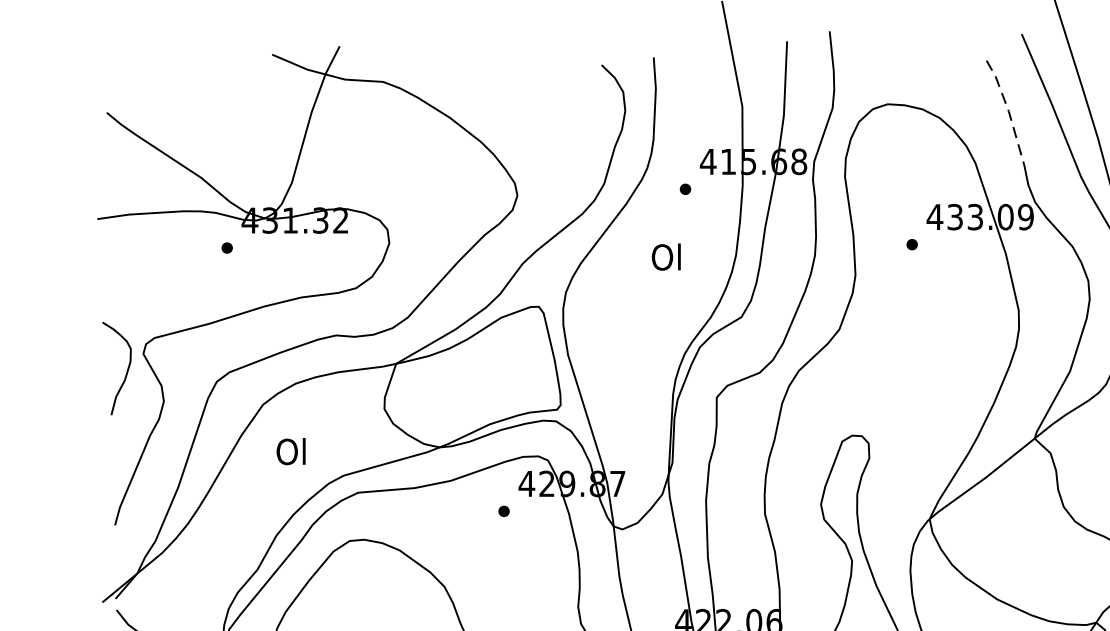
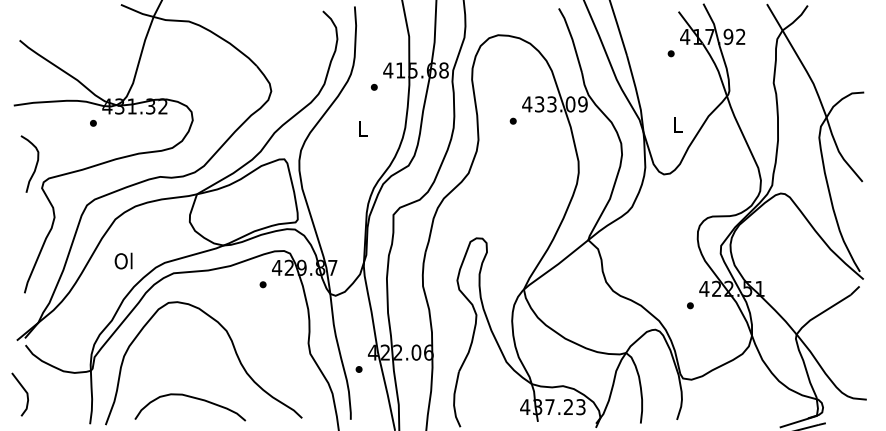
line: (1008, 111) -> (572, 39), dashed -> solid
text: (666, 256) -> (362, 128), Ol -> L
curve: (126, 369) -> (35, 164), moved
text: (290, 450) -> (123, 260), moved

